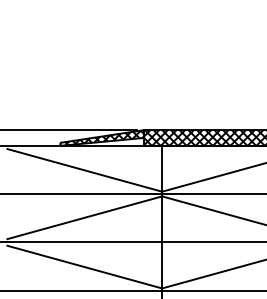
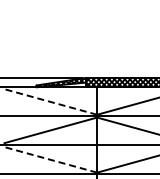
line: (84, 169) -> (50, 101), solid -> dashed
line: (84, 266) -> (50, 159), solid -> dashed

